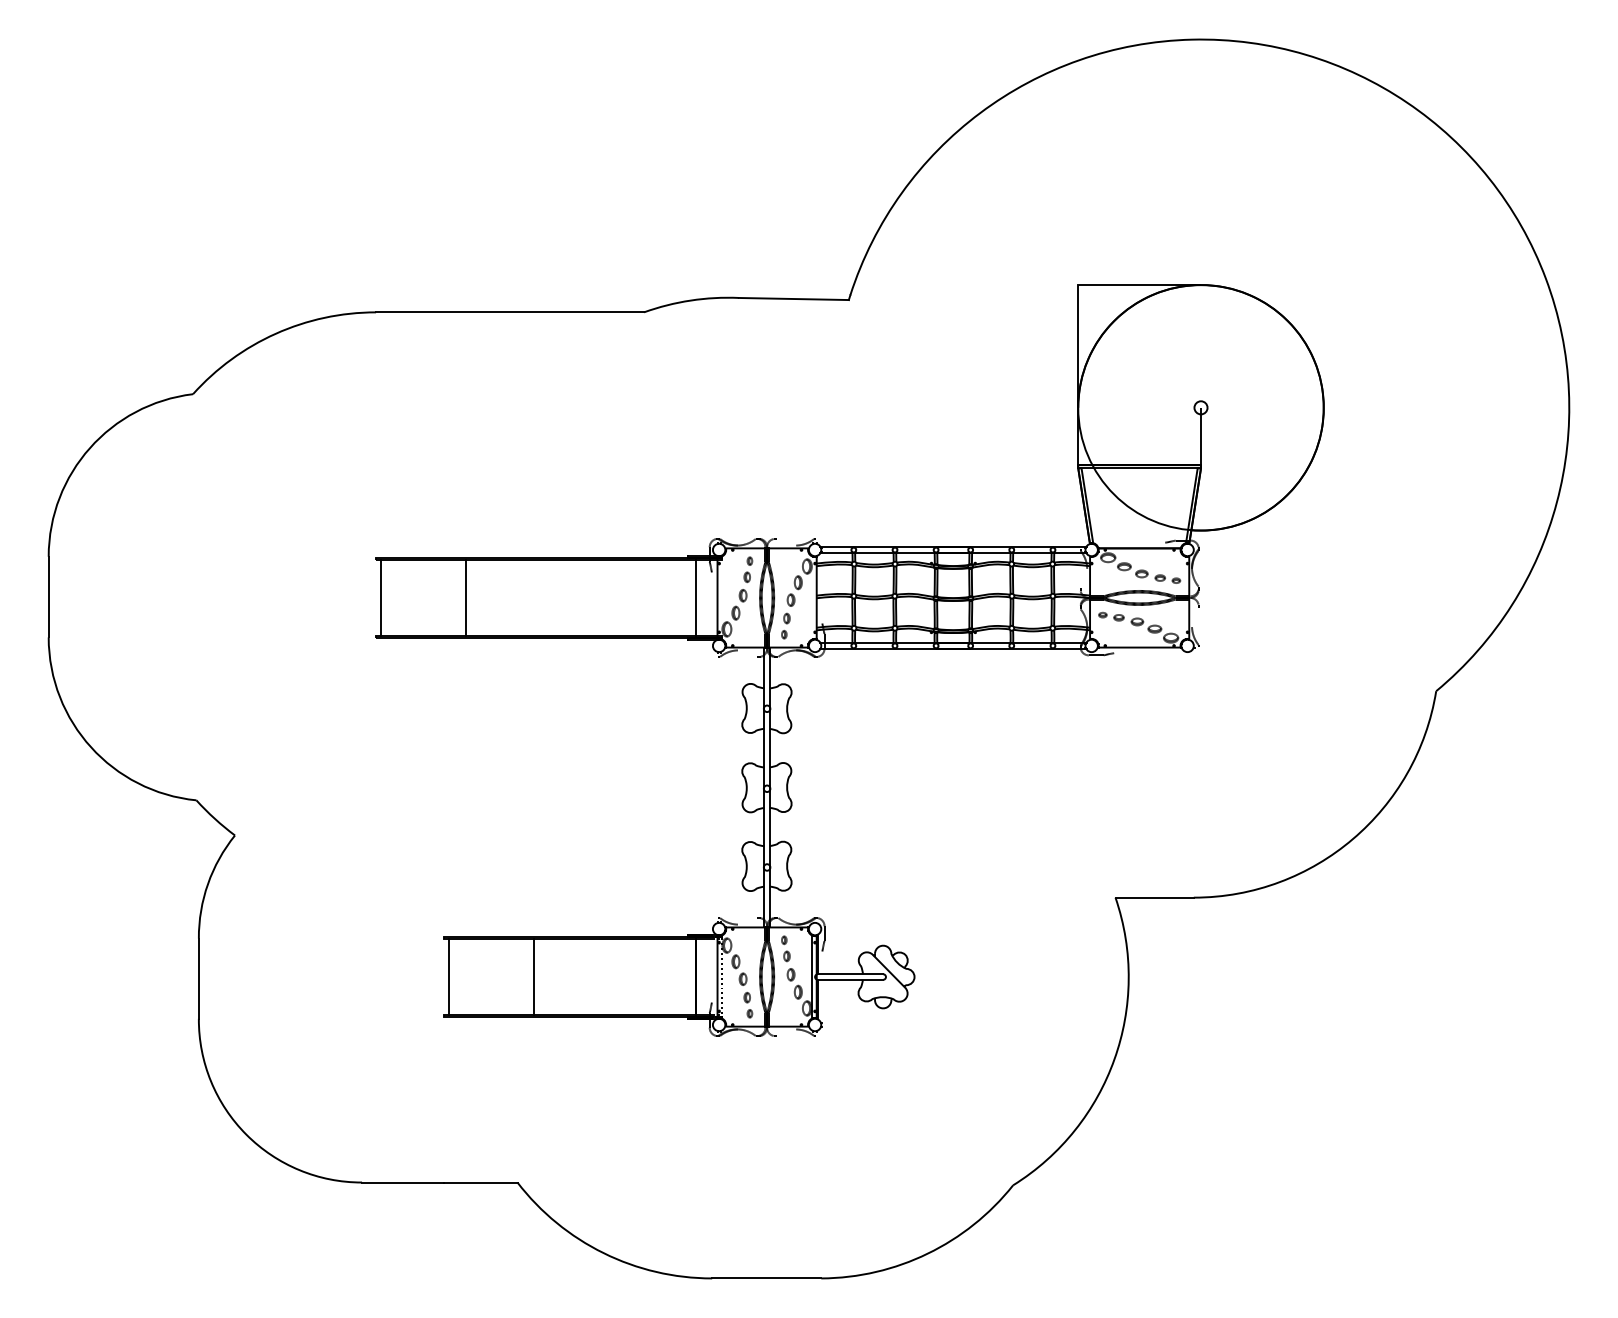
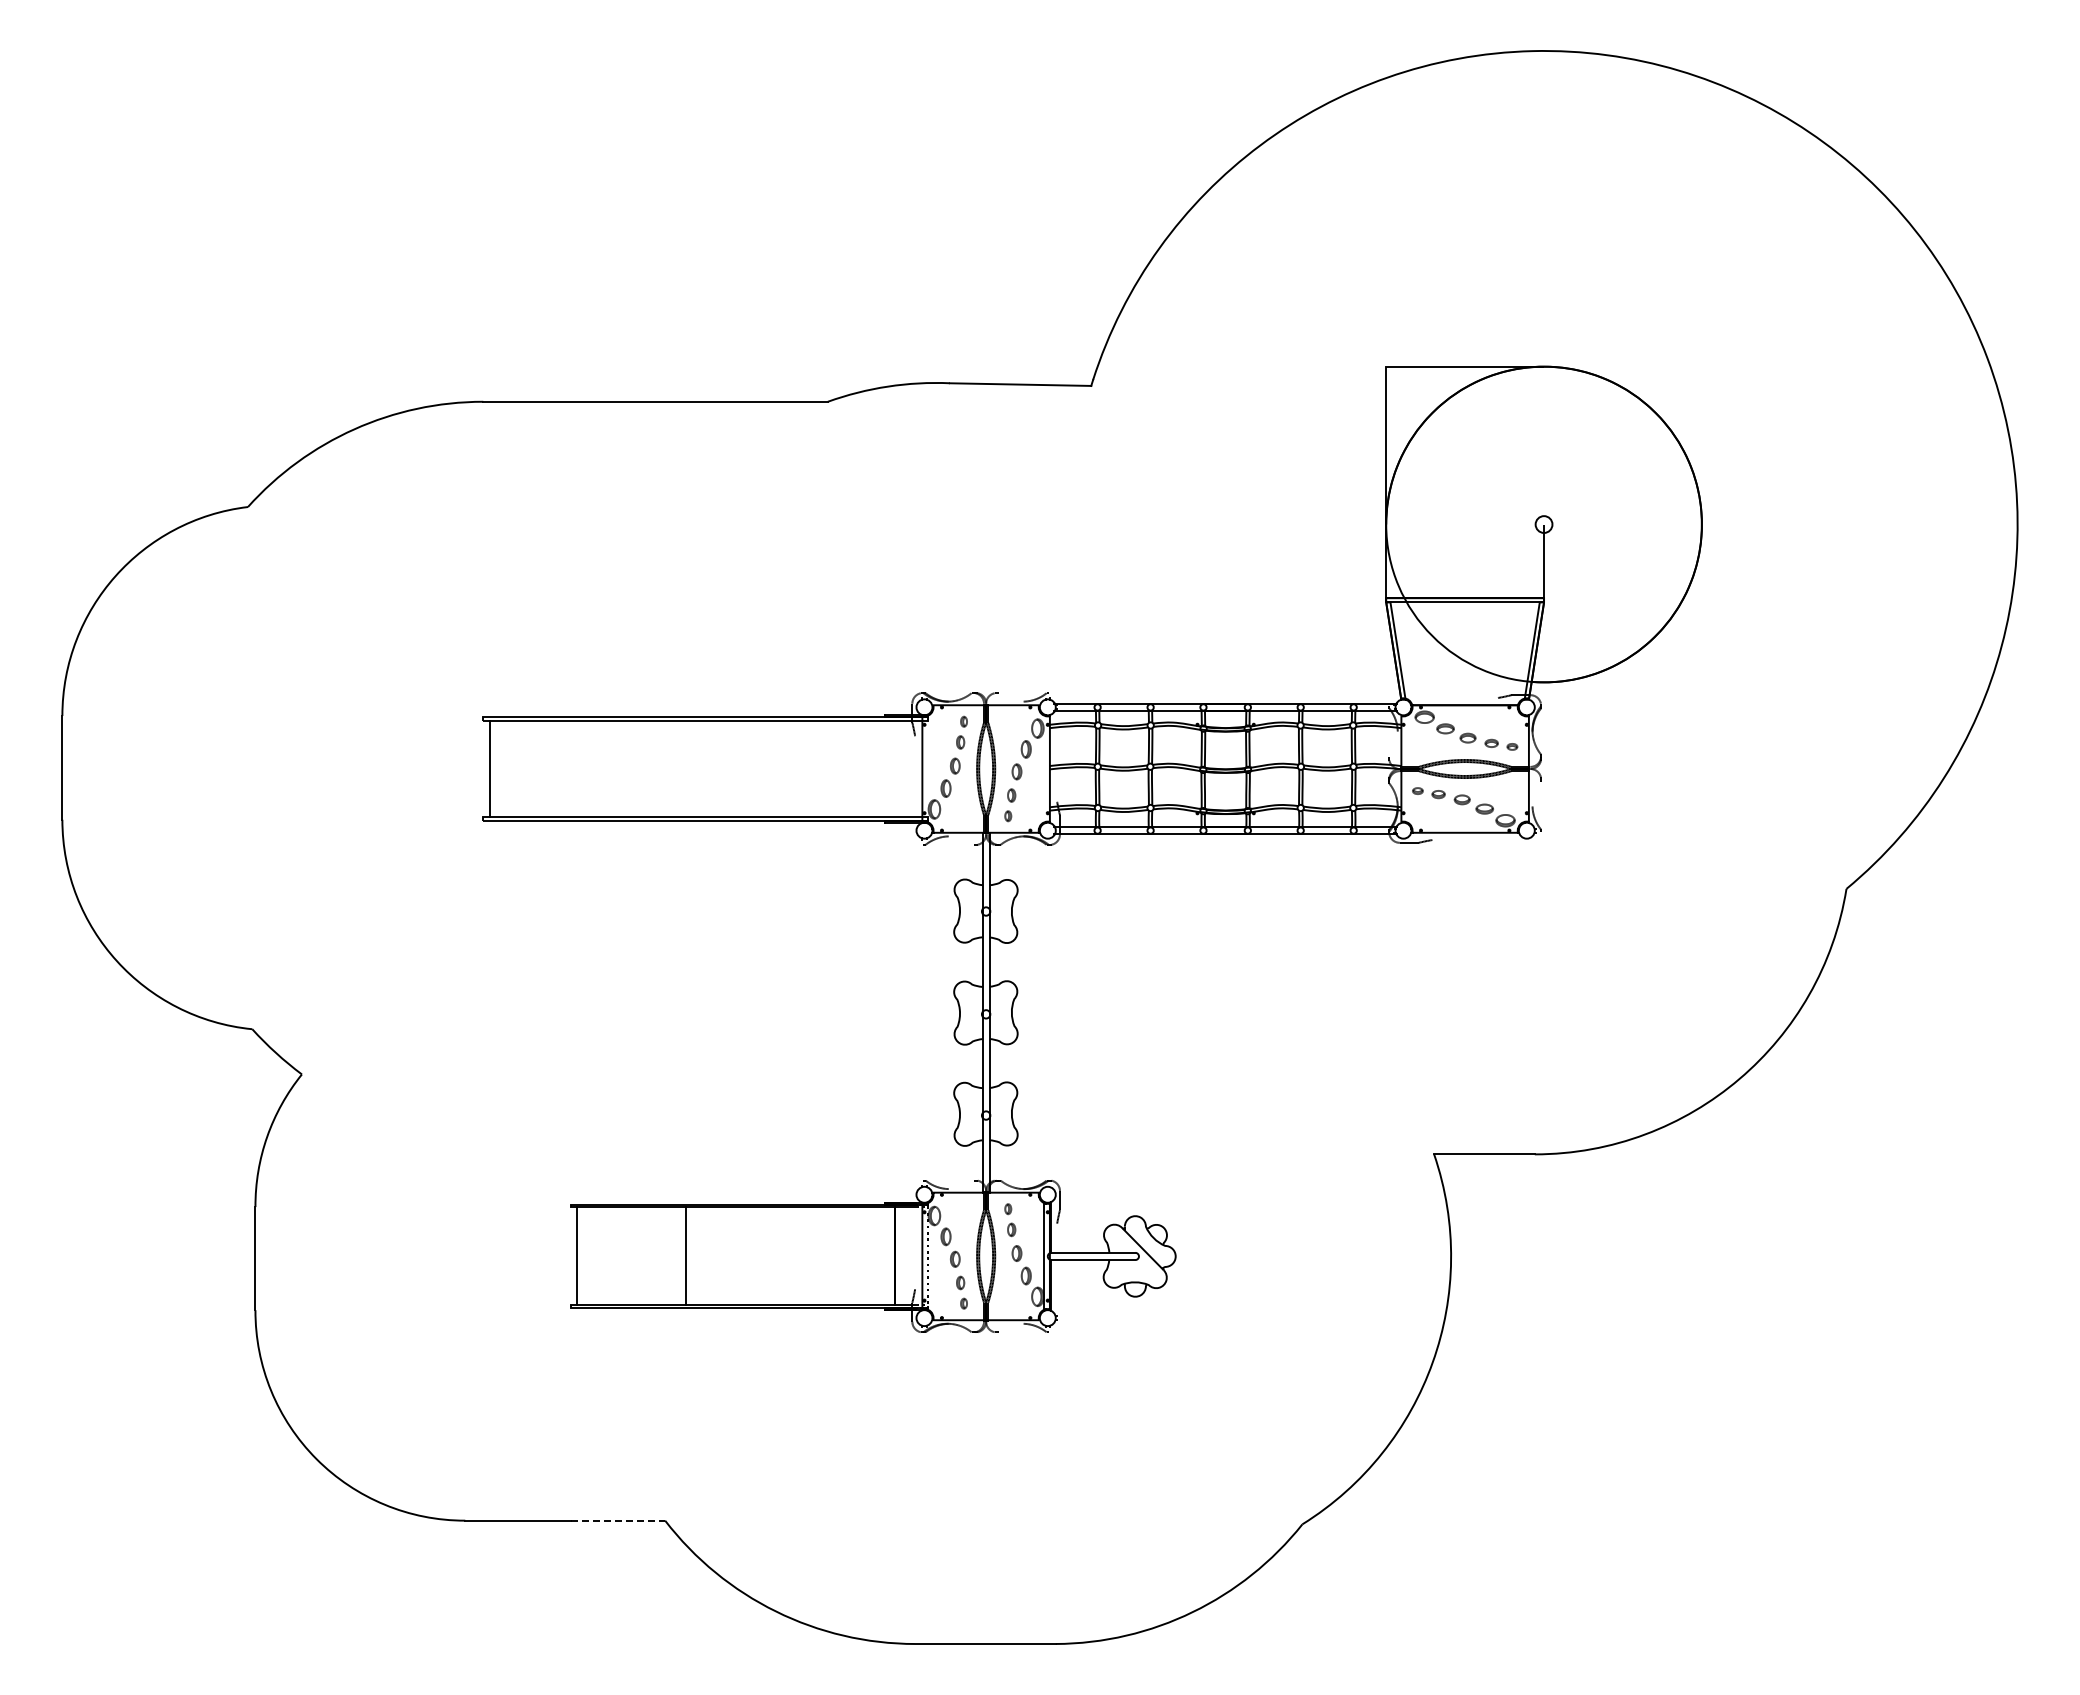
line: (465, 597) -> (598, 768), removed
line: (696, 597) -> (895, 768), removed
line: (481, 1182) -> (618, 1520), solid -> dashed

